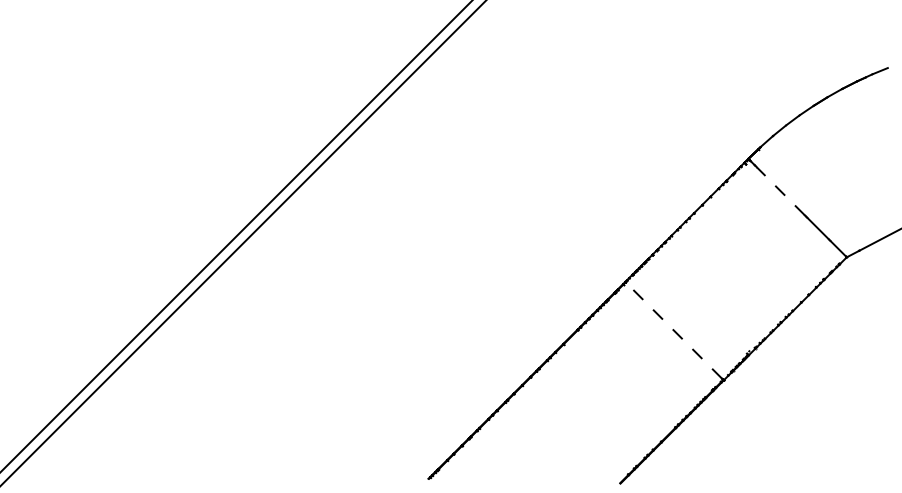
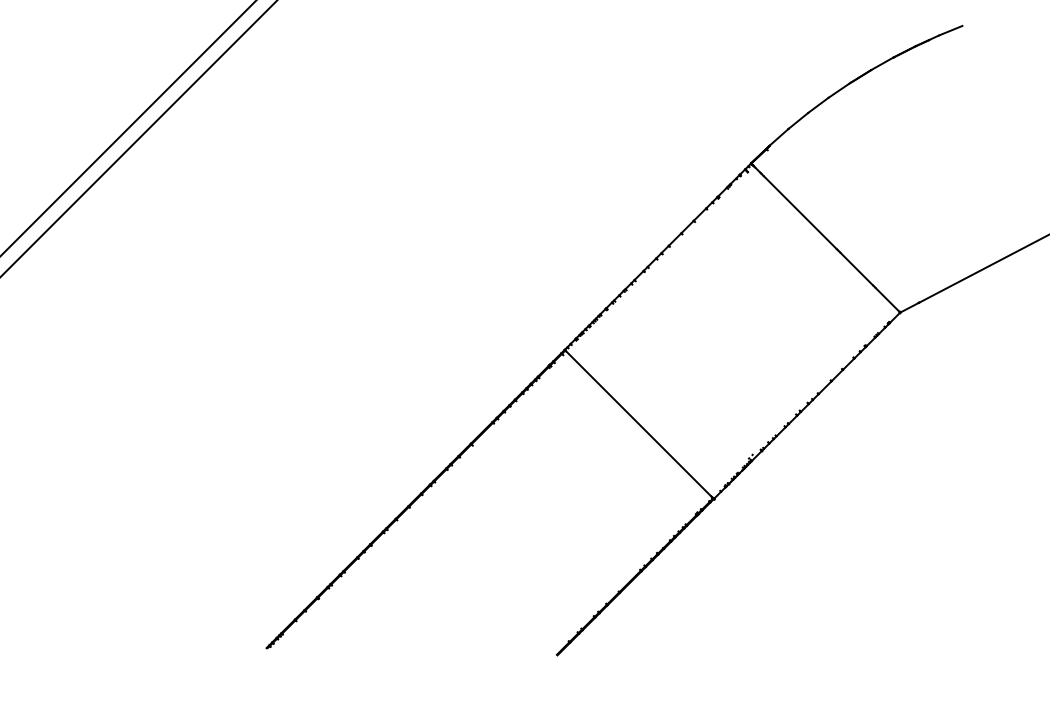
line: (780, 191) -> (799, 212), dashed -> solid
line: (674, 330) -> (639, 423), dashed -> solid

